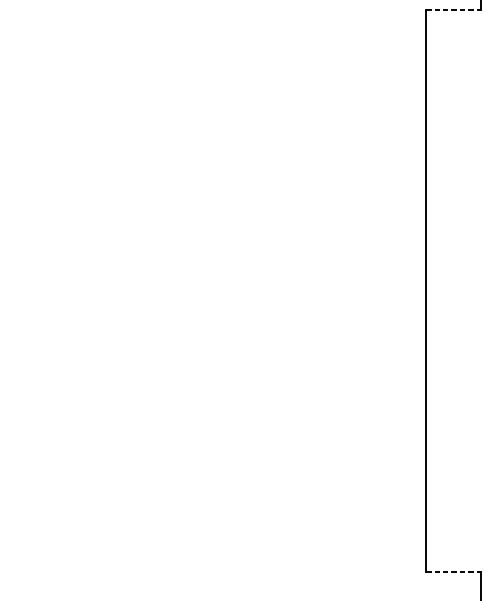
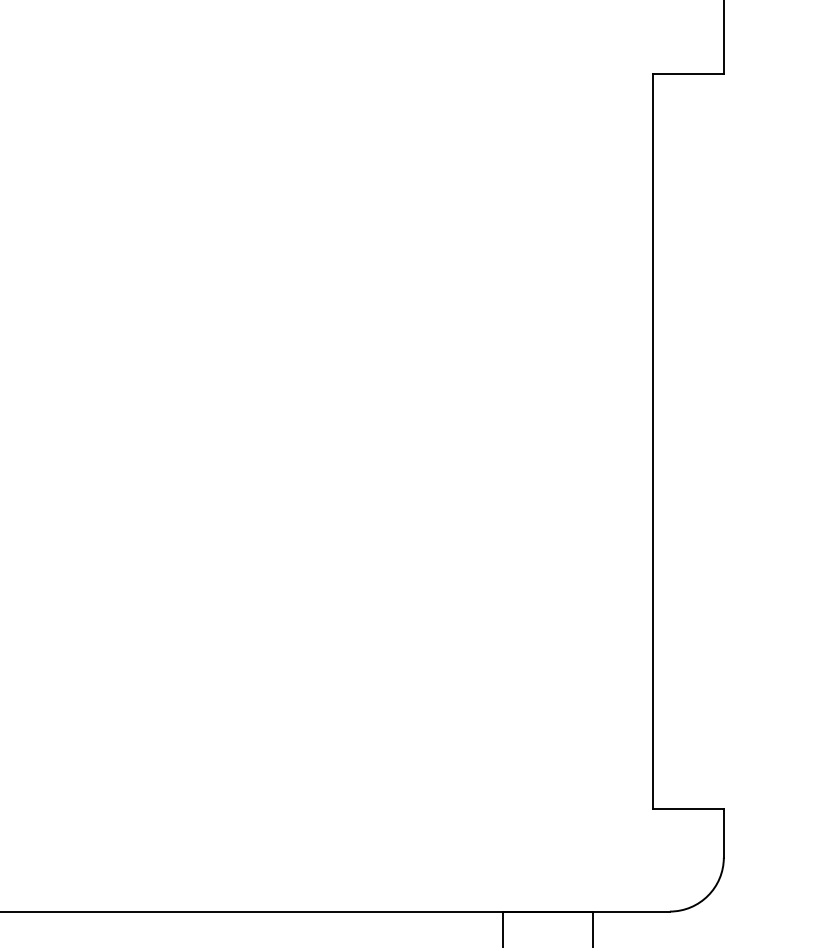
line: (453, 10) -> (688, 74), dashed -> solid
line: (453, 572) -> (688, 808), dashed -> solid

